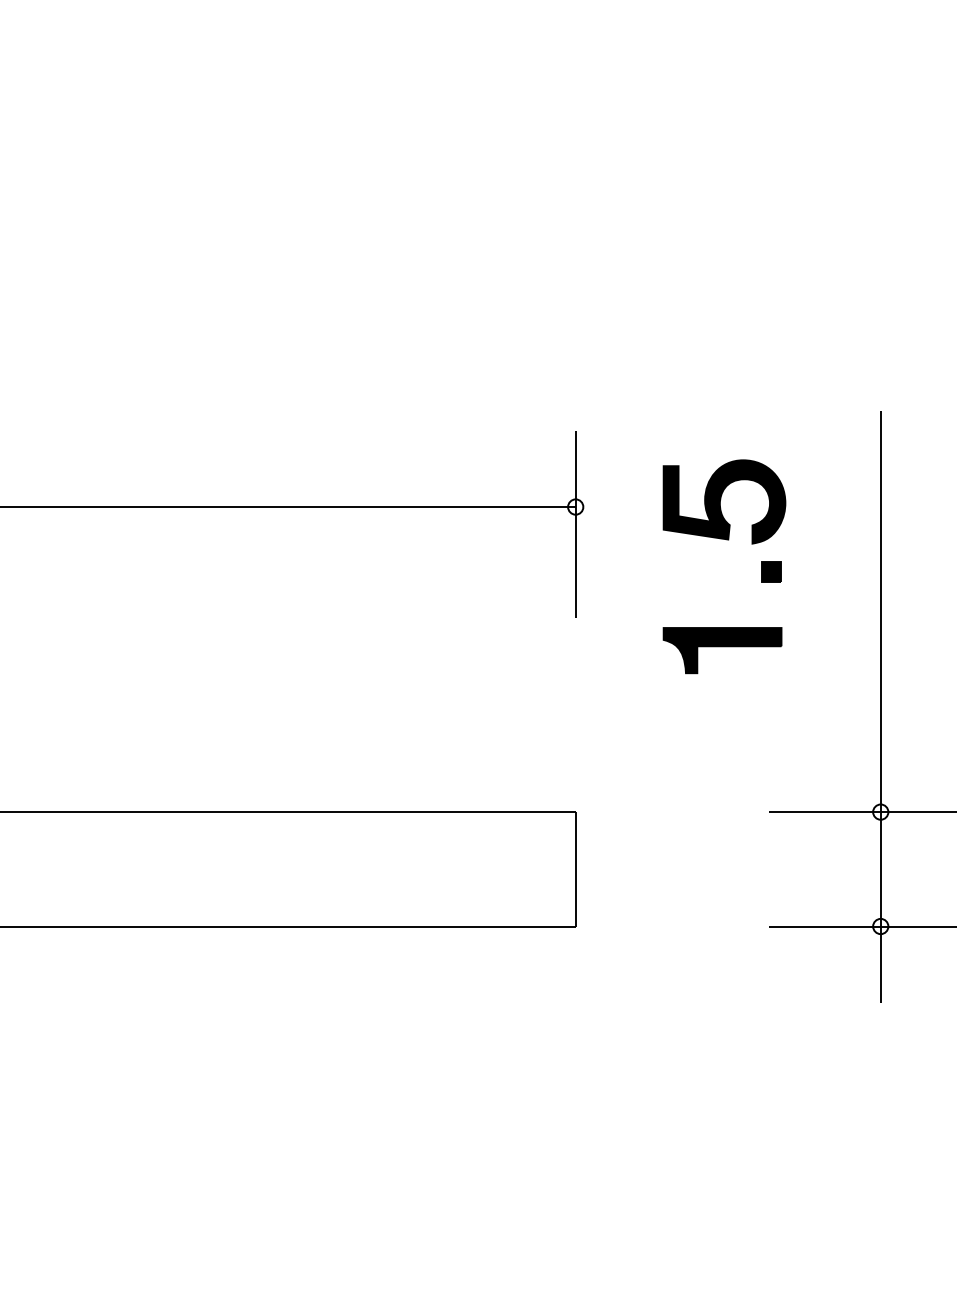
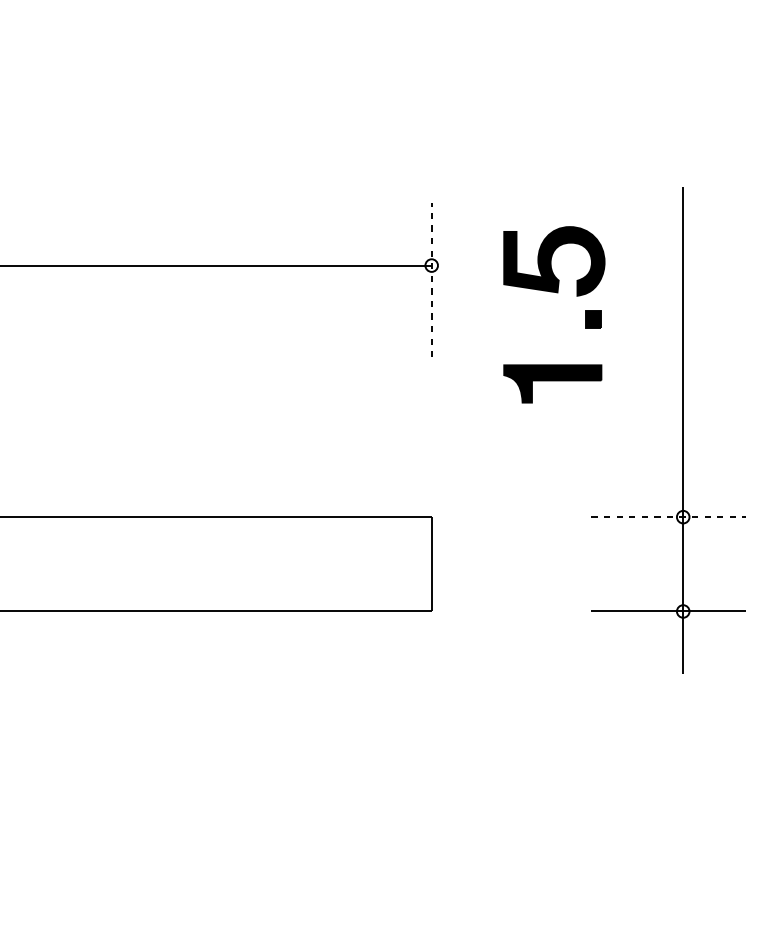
line: (575, 524) -> (431, 279), solid -> dashed
line: (863, 812) -> (669, 517), solid -> dashed

